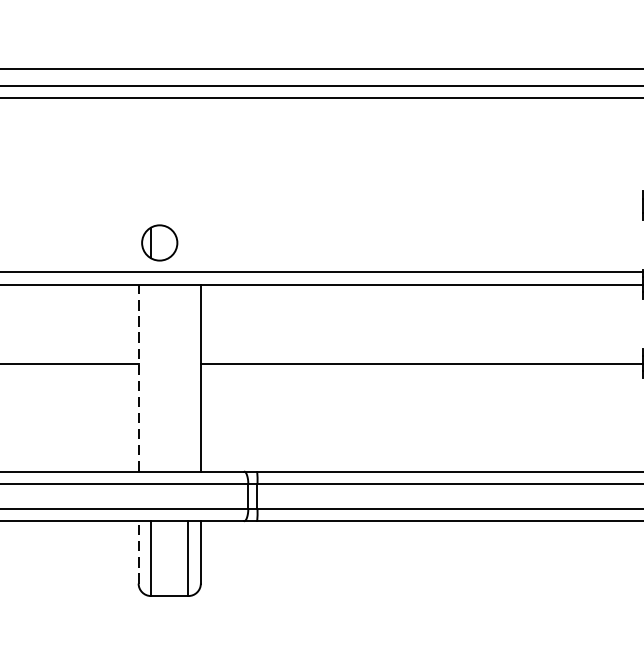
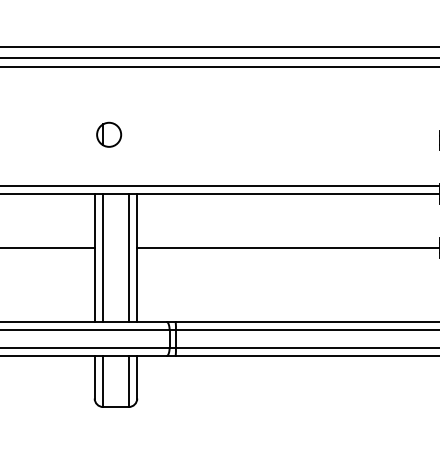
part: (160, 242) -> (109, 134), moved
line: (151, 377) -> (103, 257), added
line: (188, 377) -> (128, 257), added
line: (138, 378) -> (94, 258), dashed -> solid
line: (138, 551) -> (94, 376), dashed -> solid

